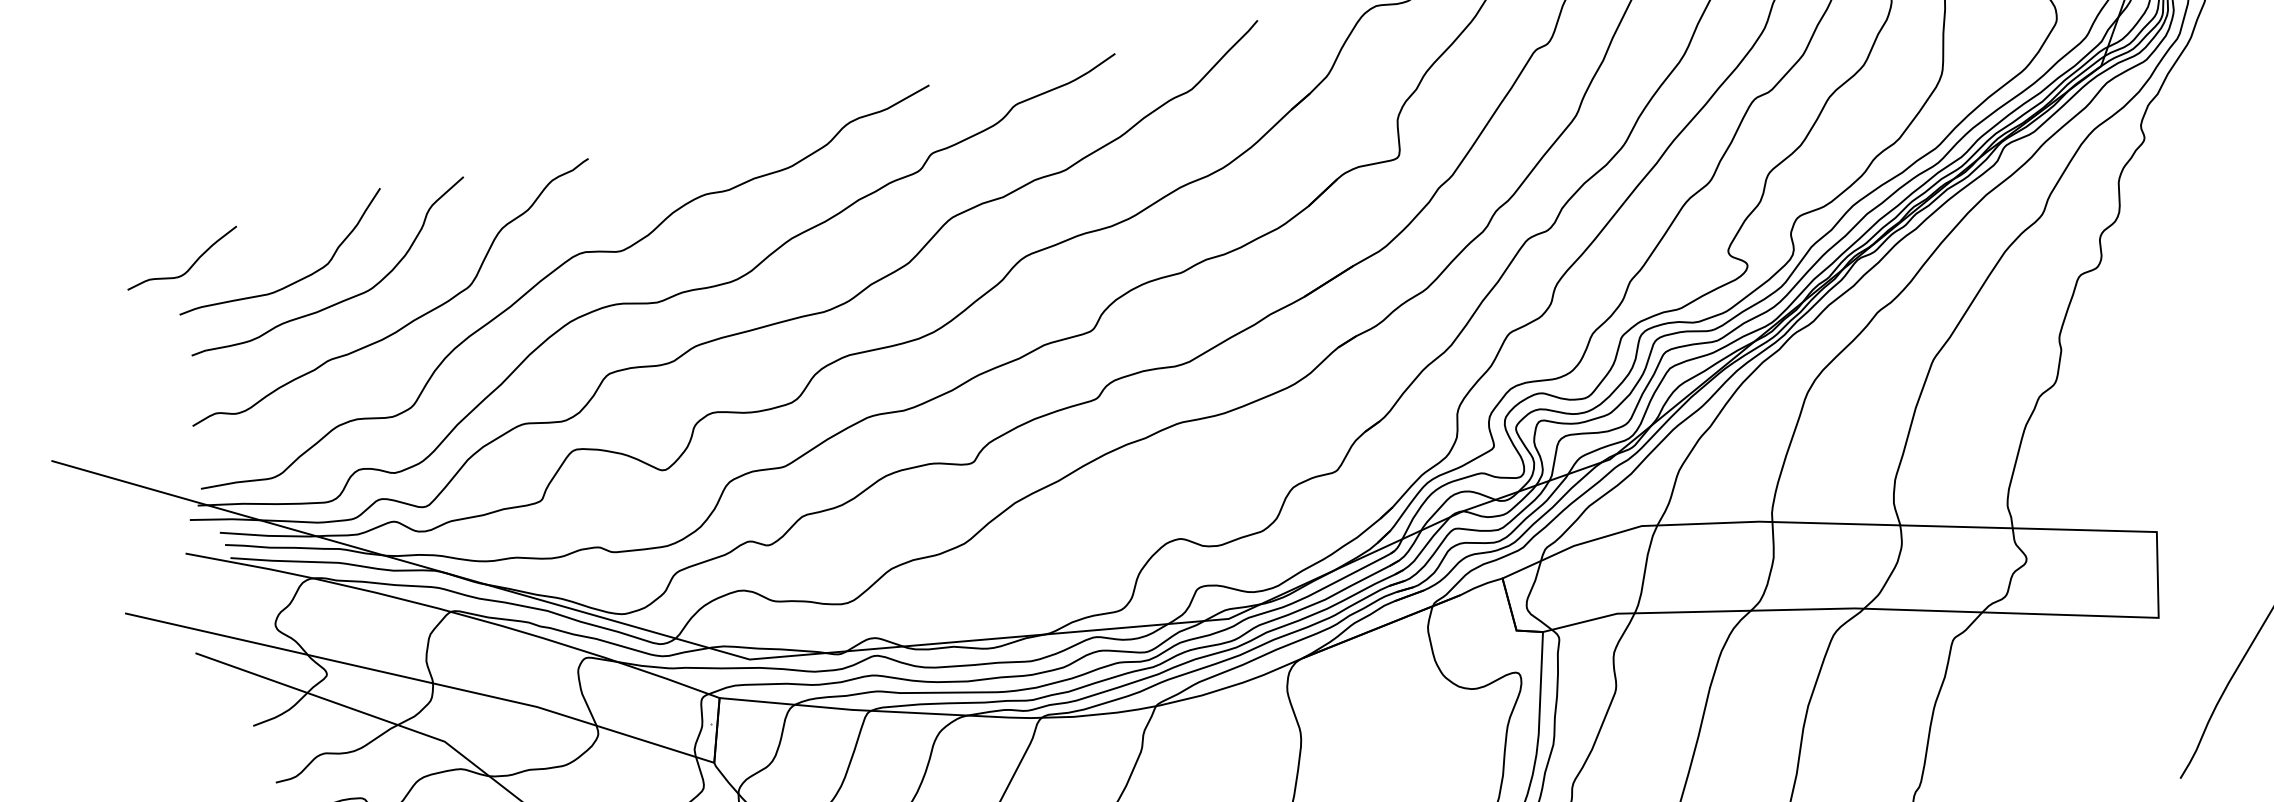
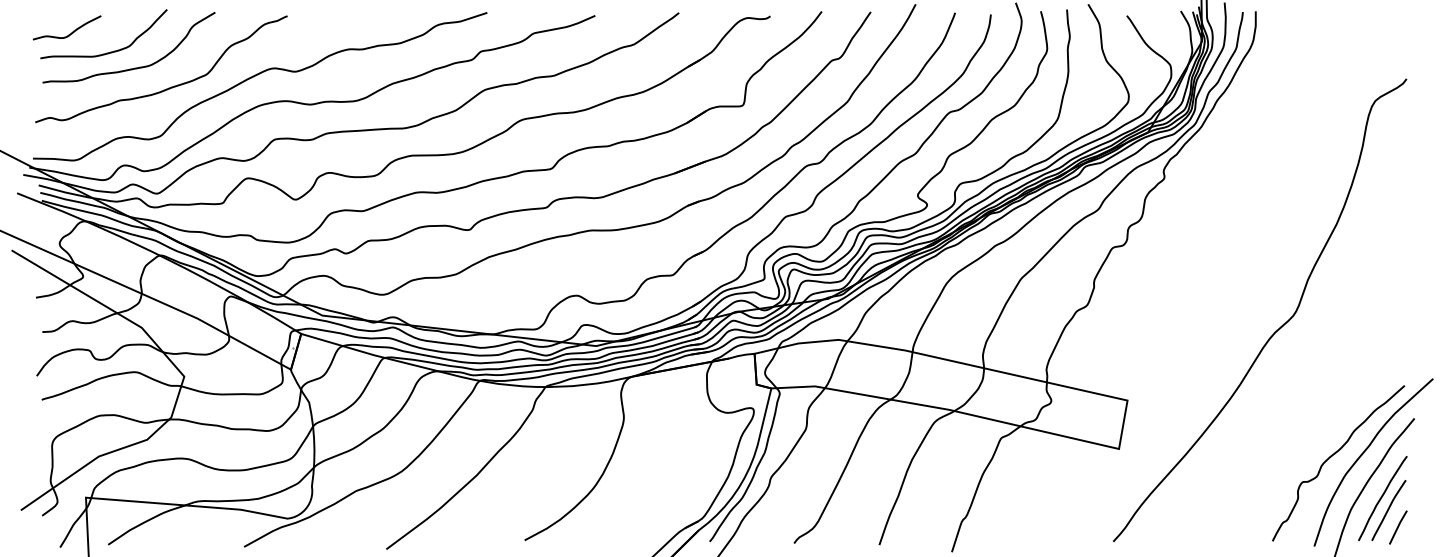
curve: (191, 264) -> (71, 32), moved

